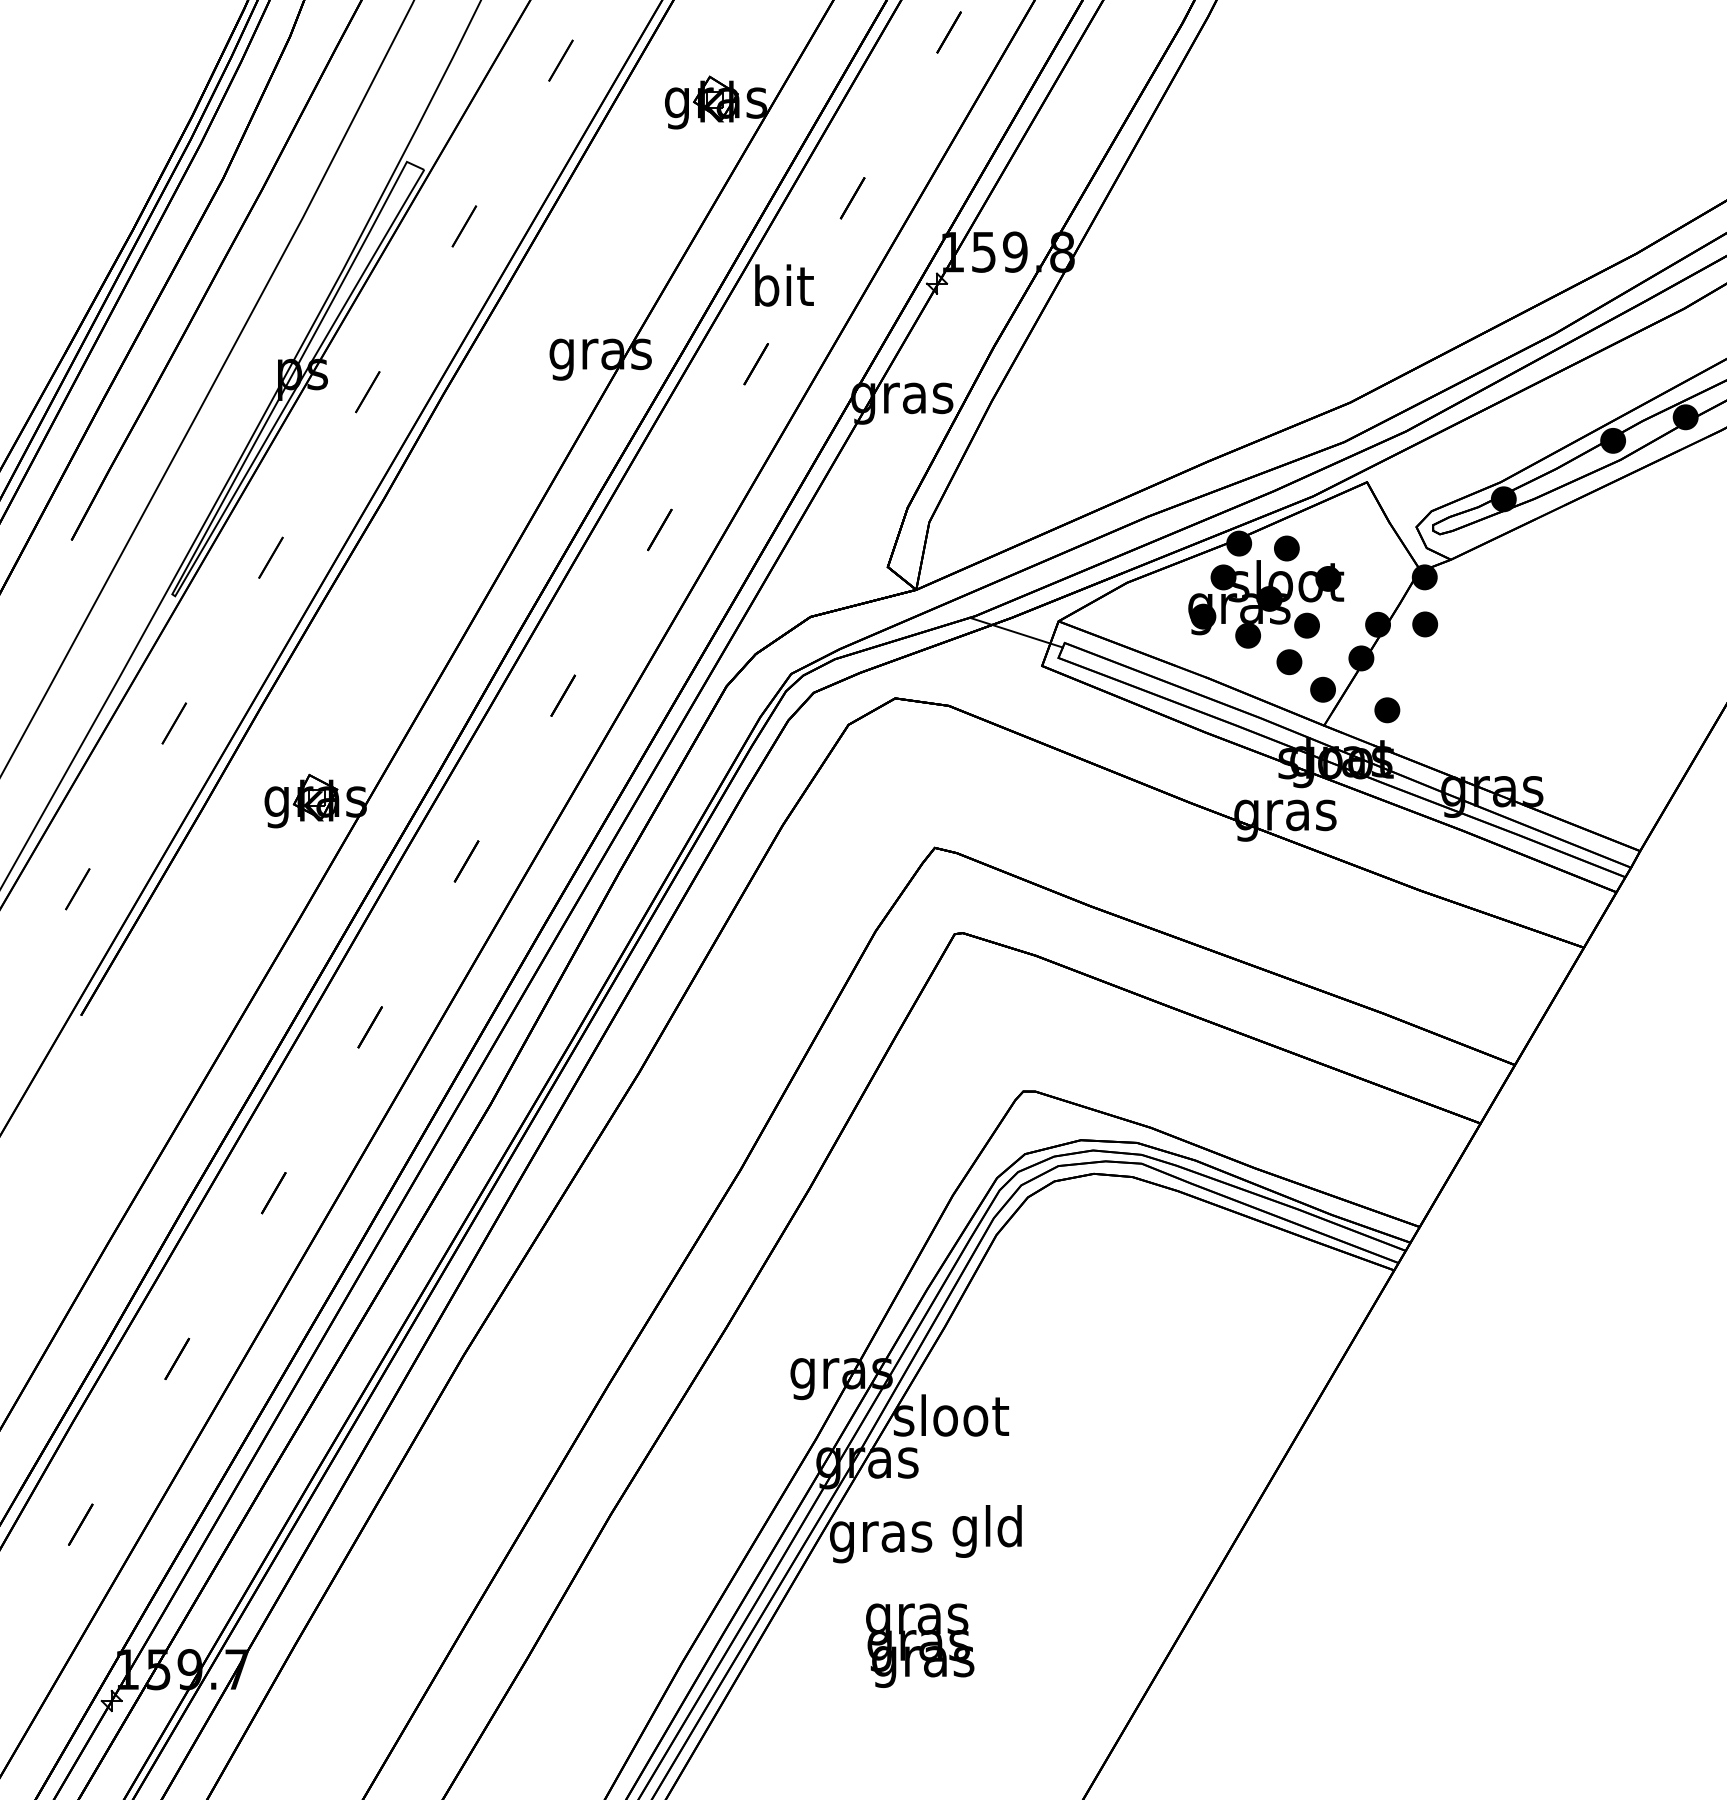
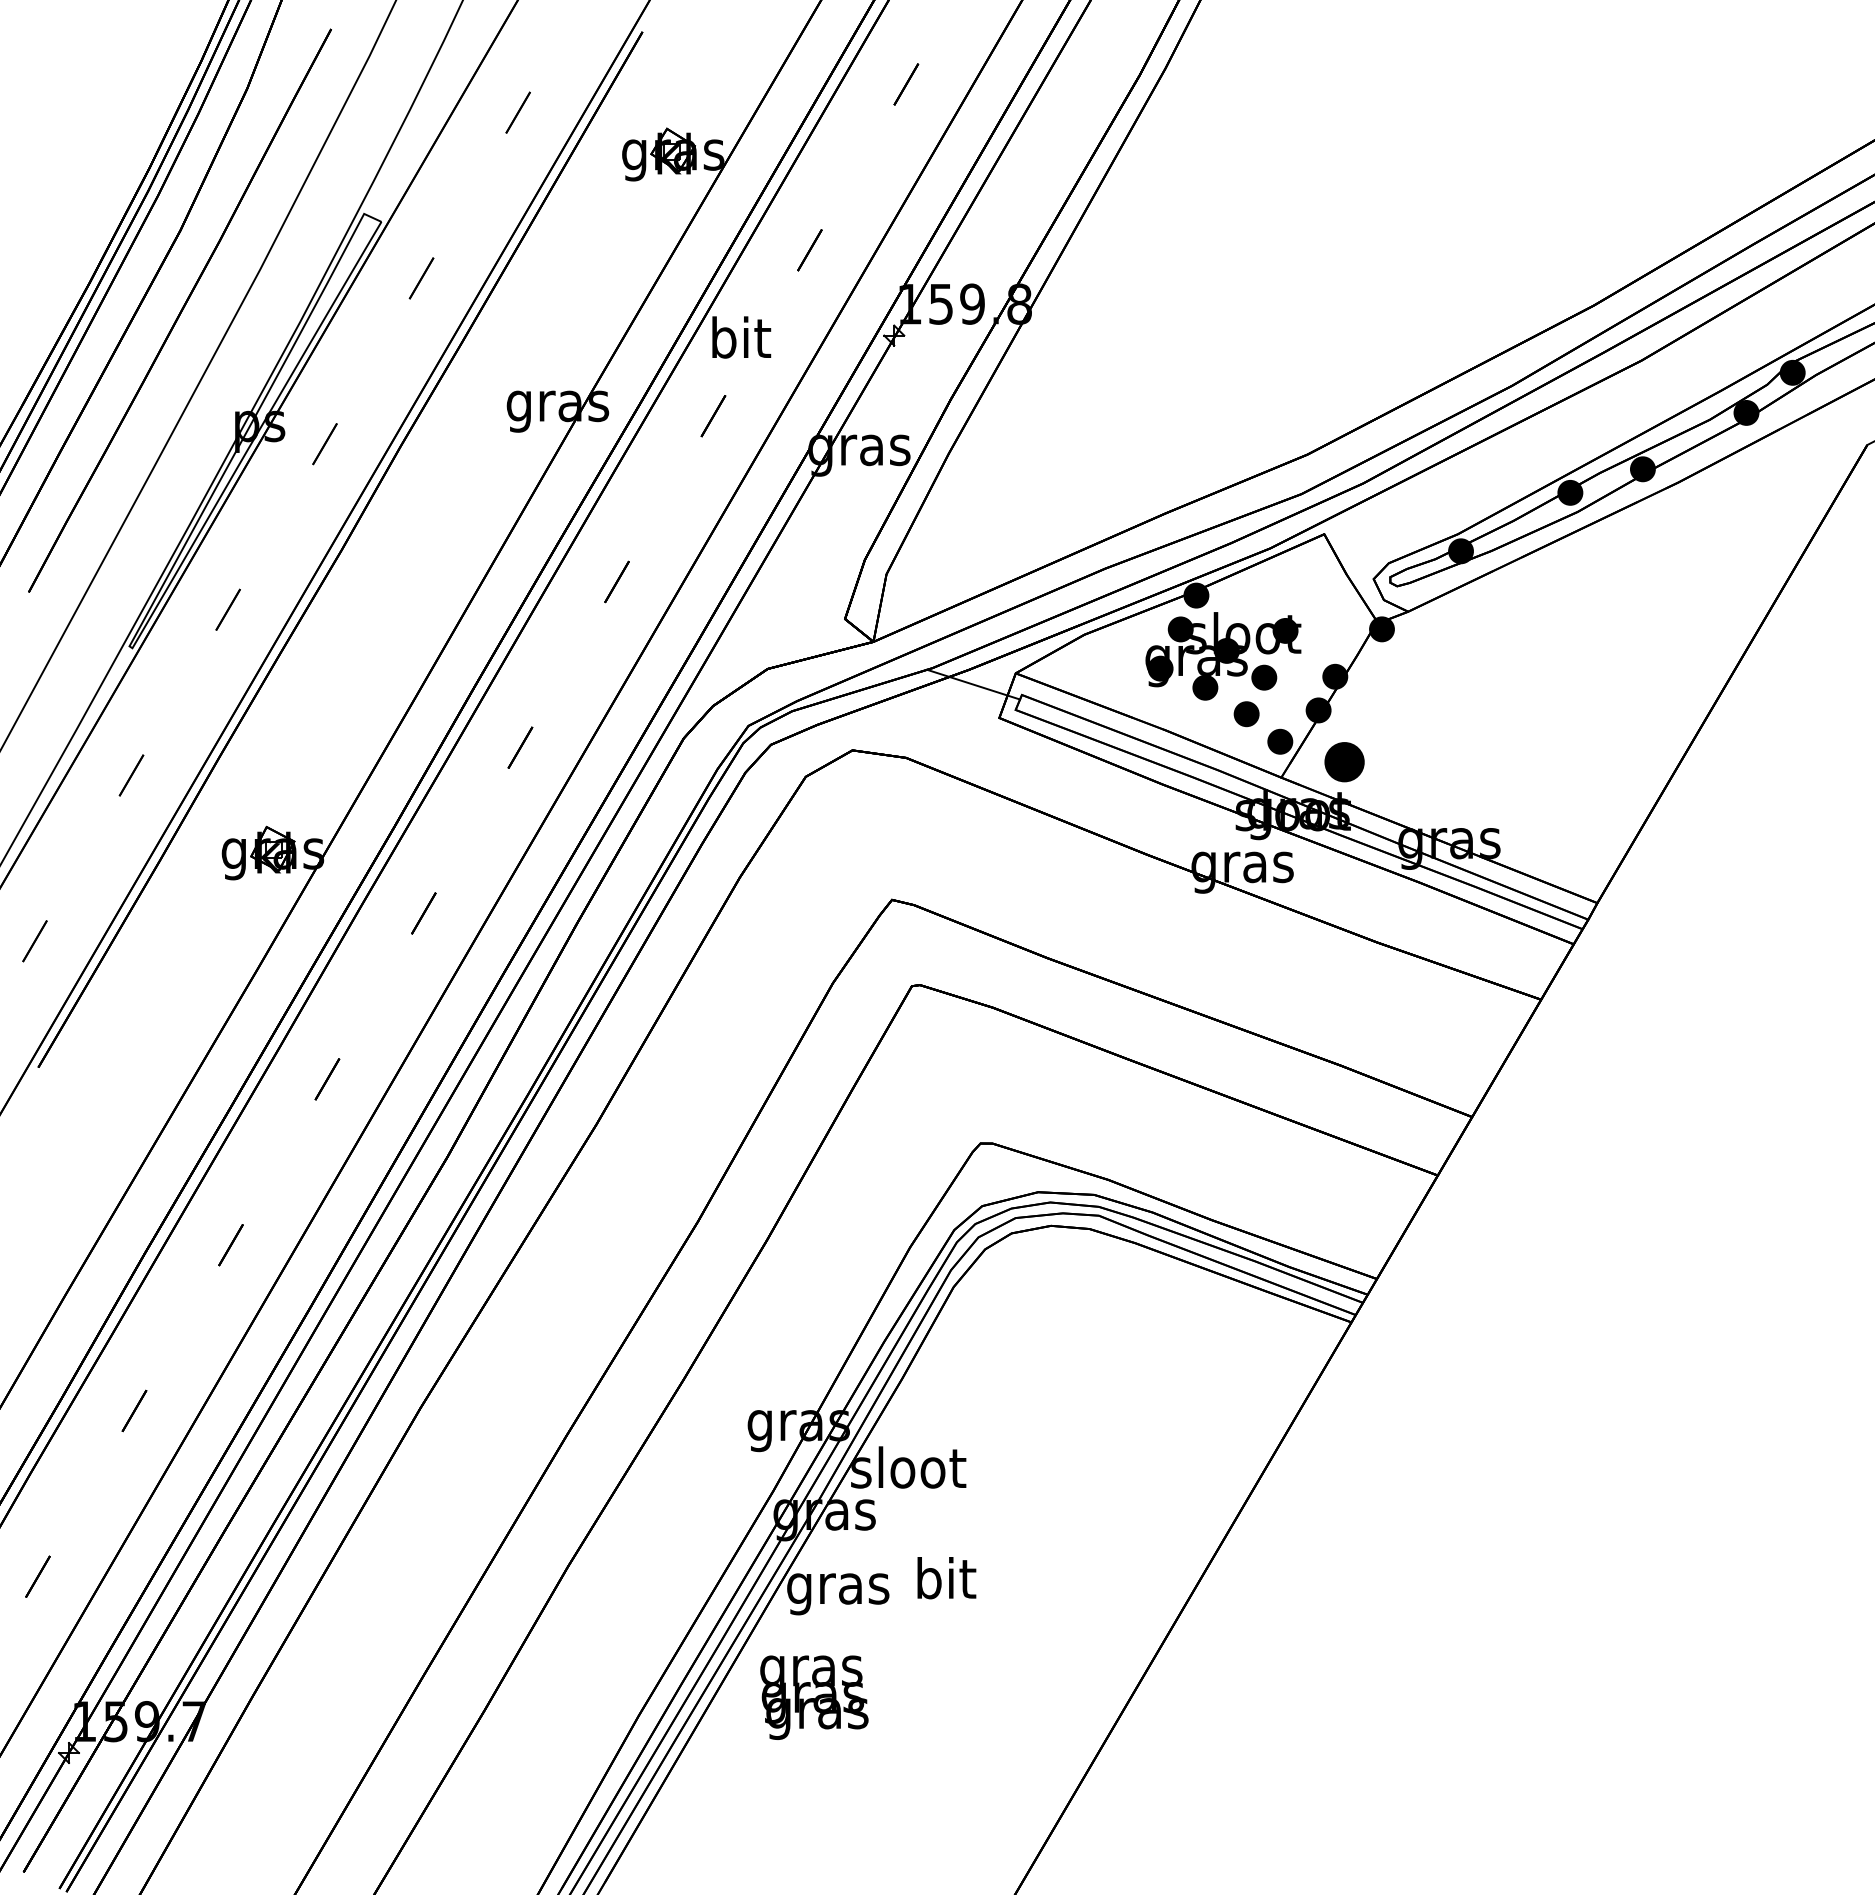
part: (1286, 548) -> (1243, 600), removed
part: (1425, 624) -> (1382, 676), removed
part: (1387, 710) -> (1344, 762), size x1.6
text: (986, 1531) -> (943, 1583), gld -> bit
text: (920, 1645) -> (814, 1697), moved

